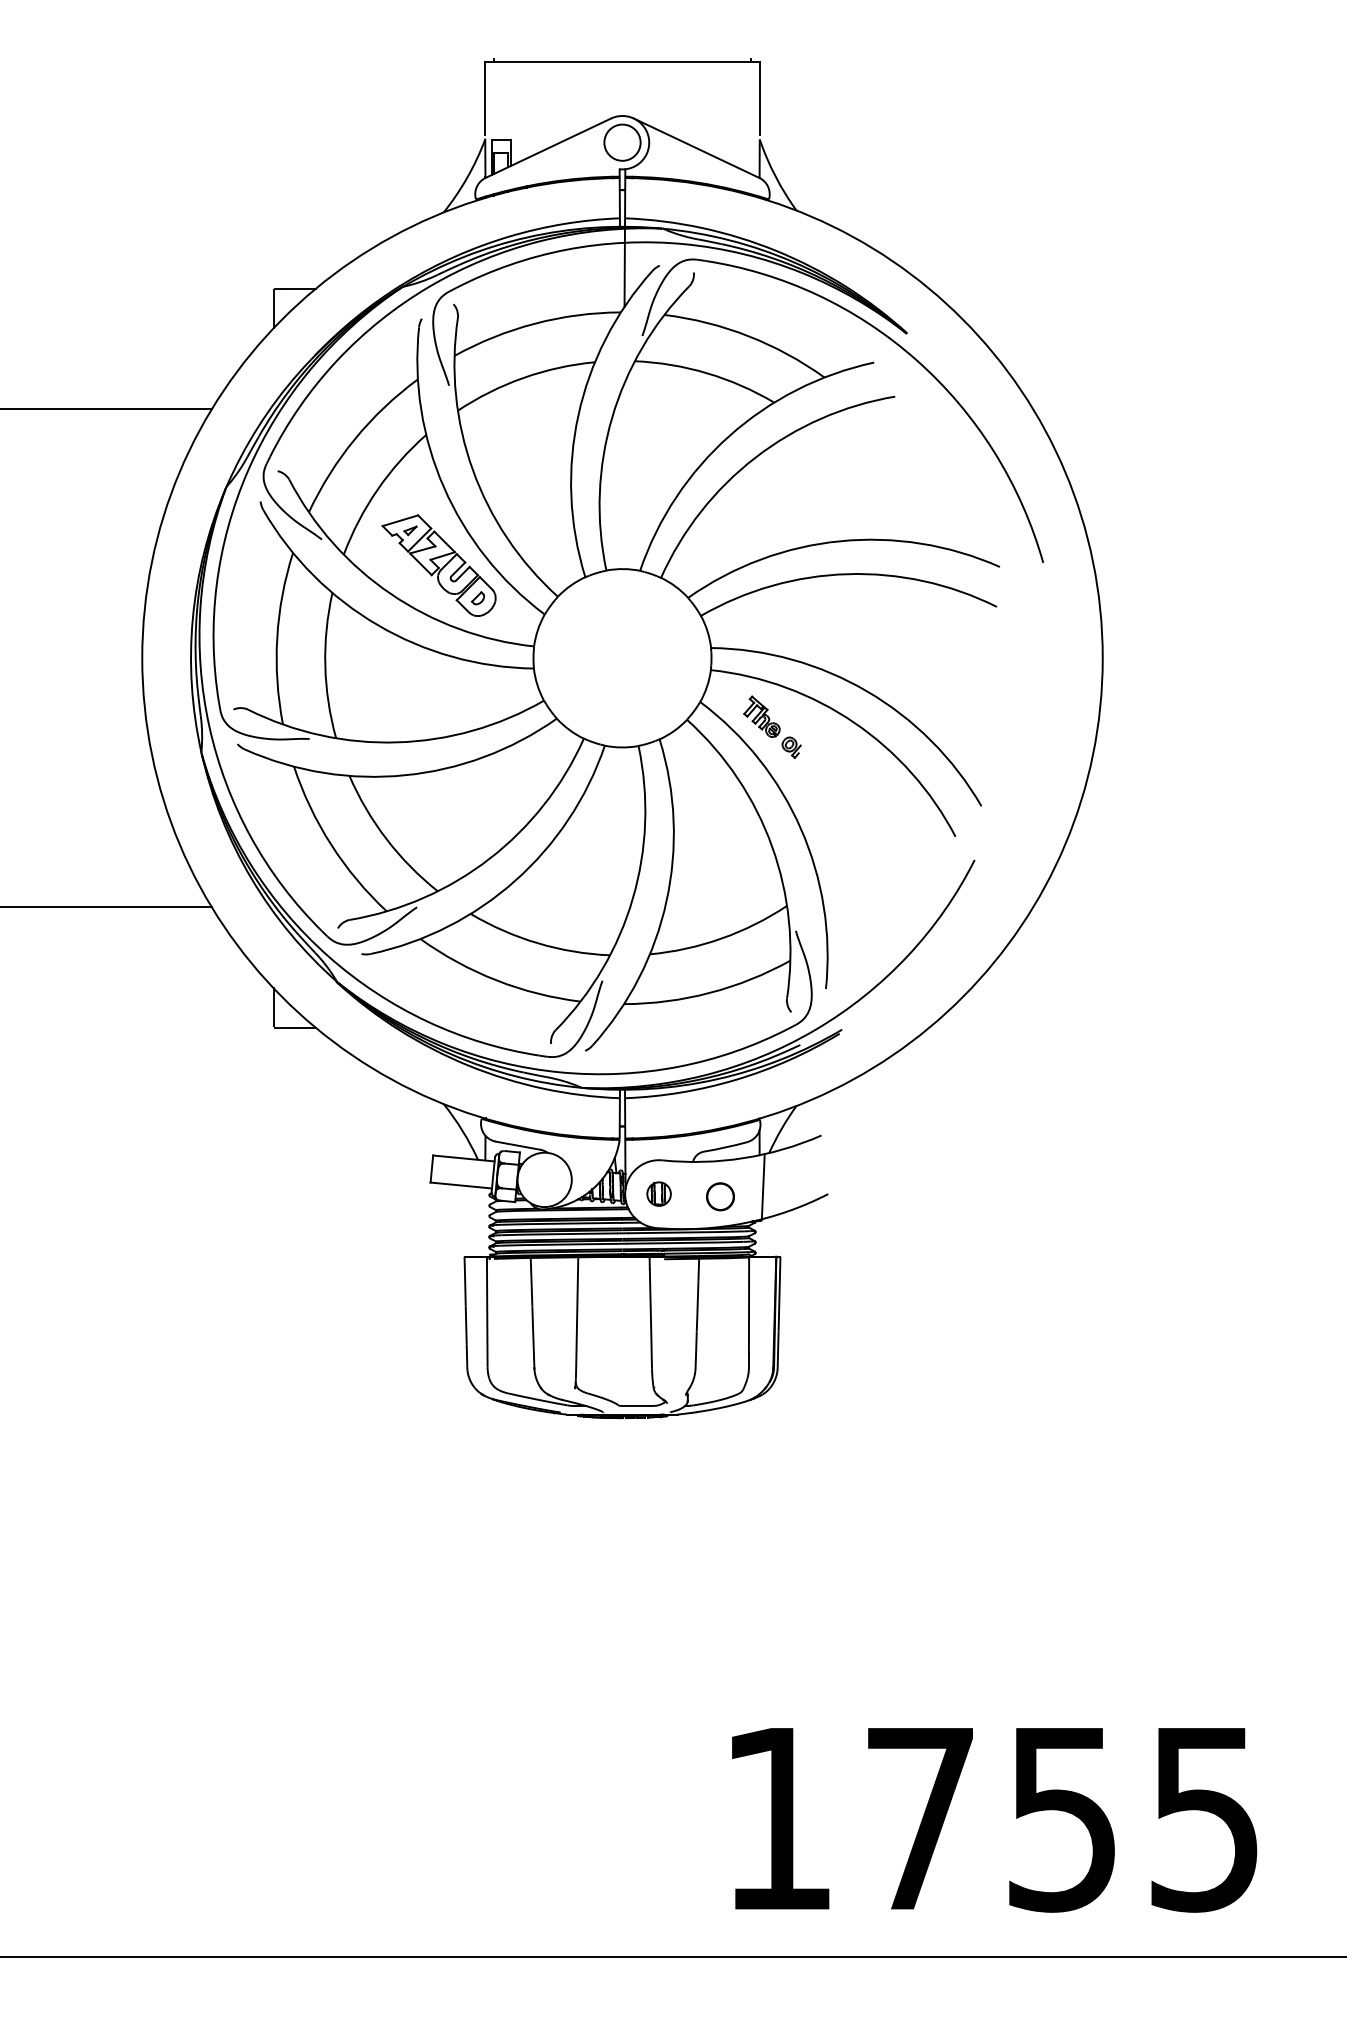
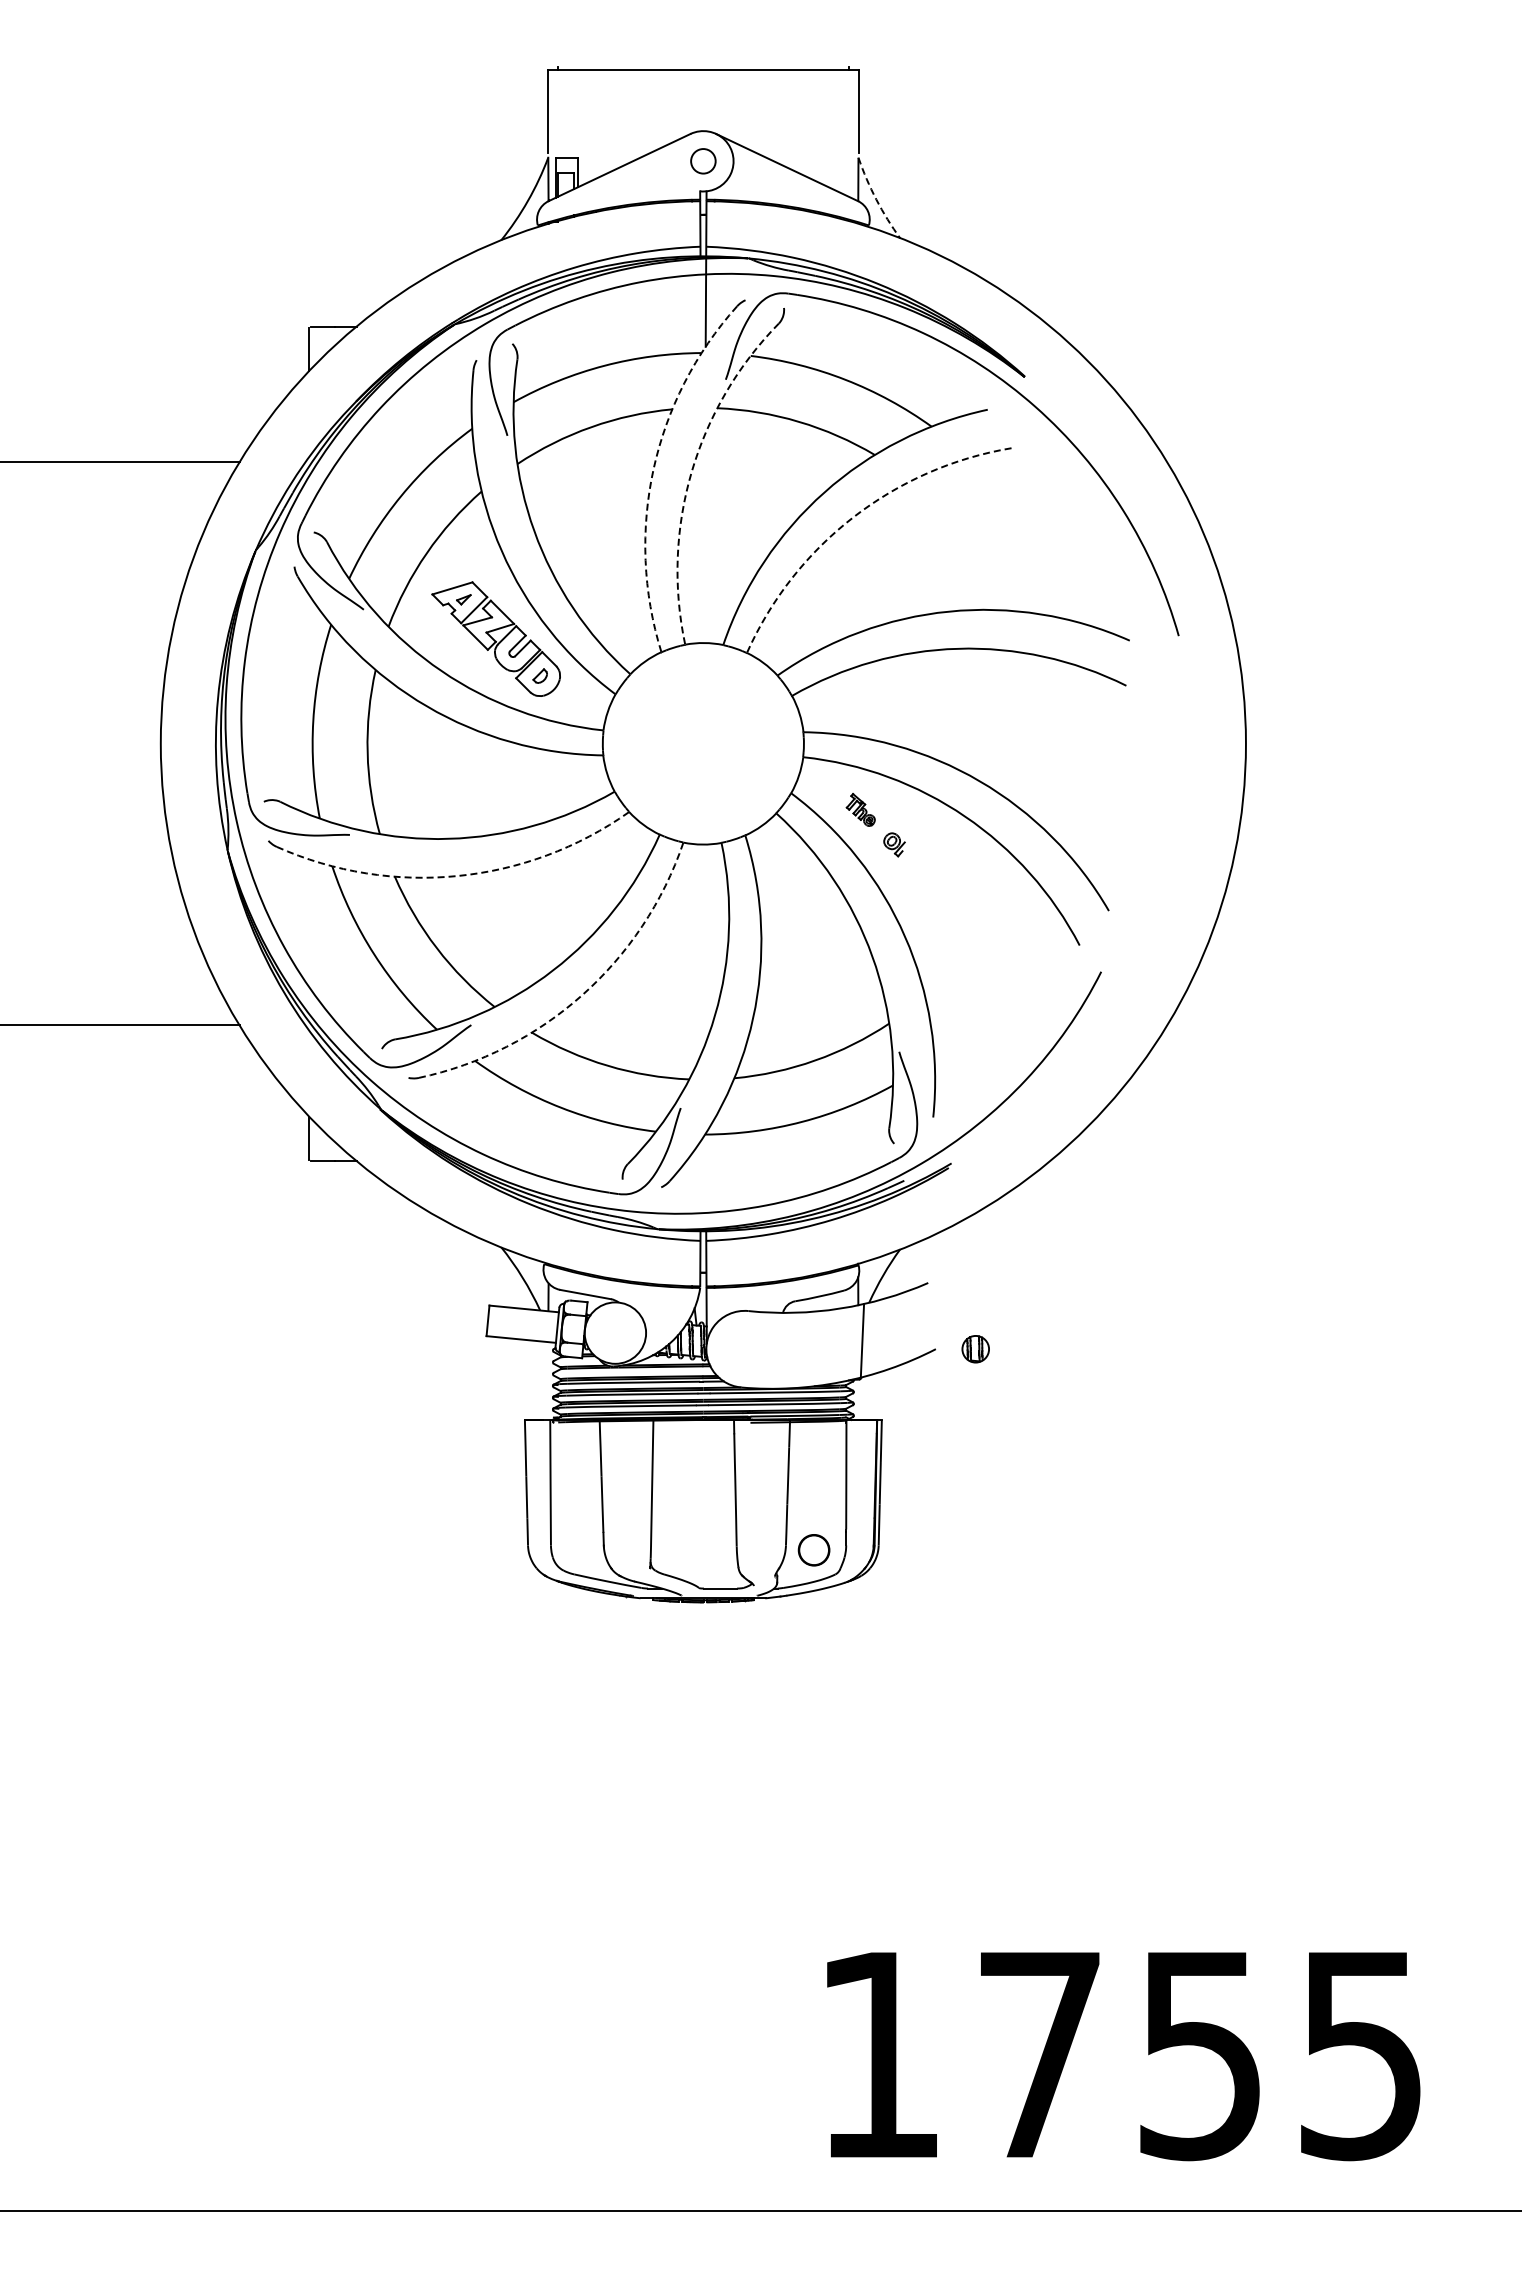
circle: (621, 141) -> (702, 160), size x0.6
arc: (775, 176) -> (876, 199), solid -> dashed
arc: (578, 415) -> (653, 469), solid -> dashed
arc: (611, 418) -> (691, 472), solid -> dashed
arc: (755, 457) -> (853, 517), solid -> dashed
part: (761, 716) -> (860, 809), size x0.7
arc: (404, 775) -> (457, 876), solid -> dashed
arc: (515, 881) -> (582, 995), solid -> dashed
part: (658, 1194) -> (975, 1349), moved
part: (719, 1197) -> (813, 1550), moved

